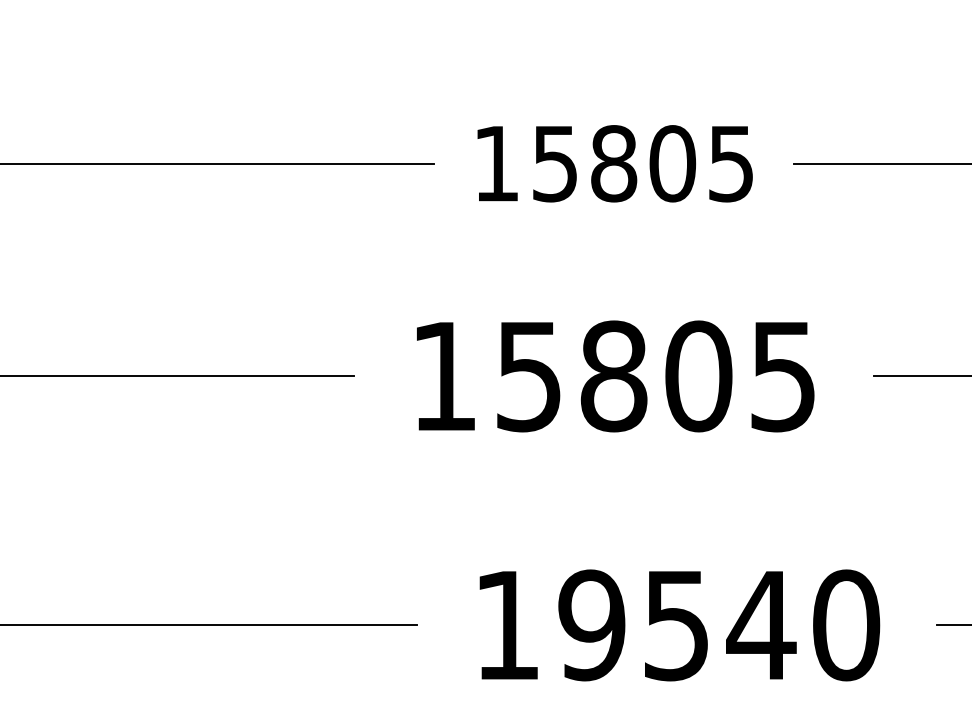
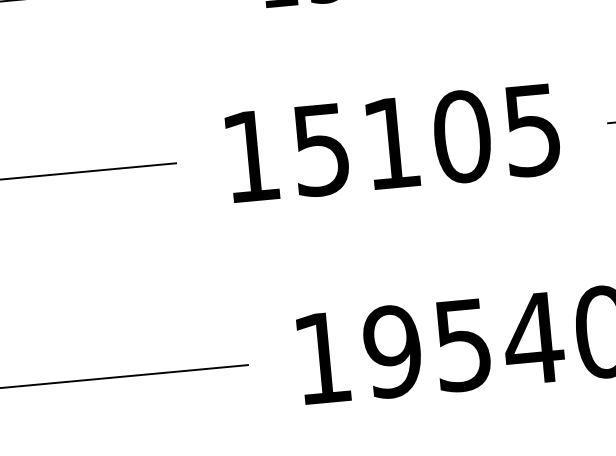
text: (613, 376) -> (391, 143), 15805 -> 15105

